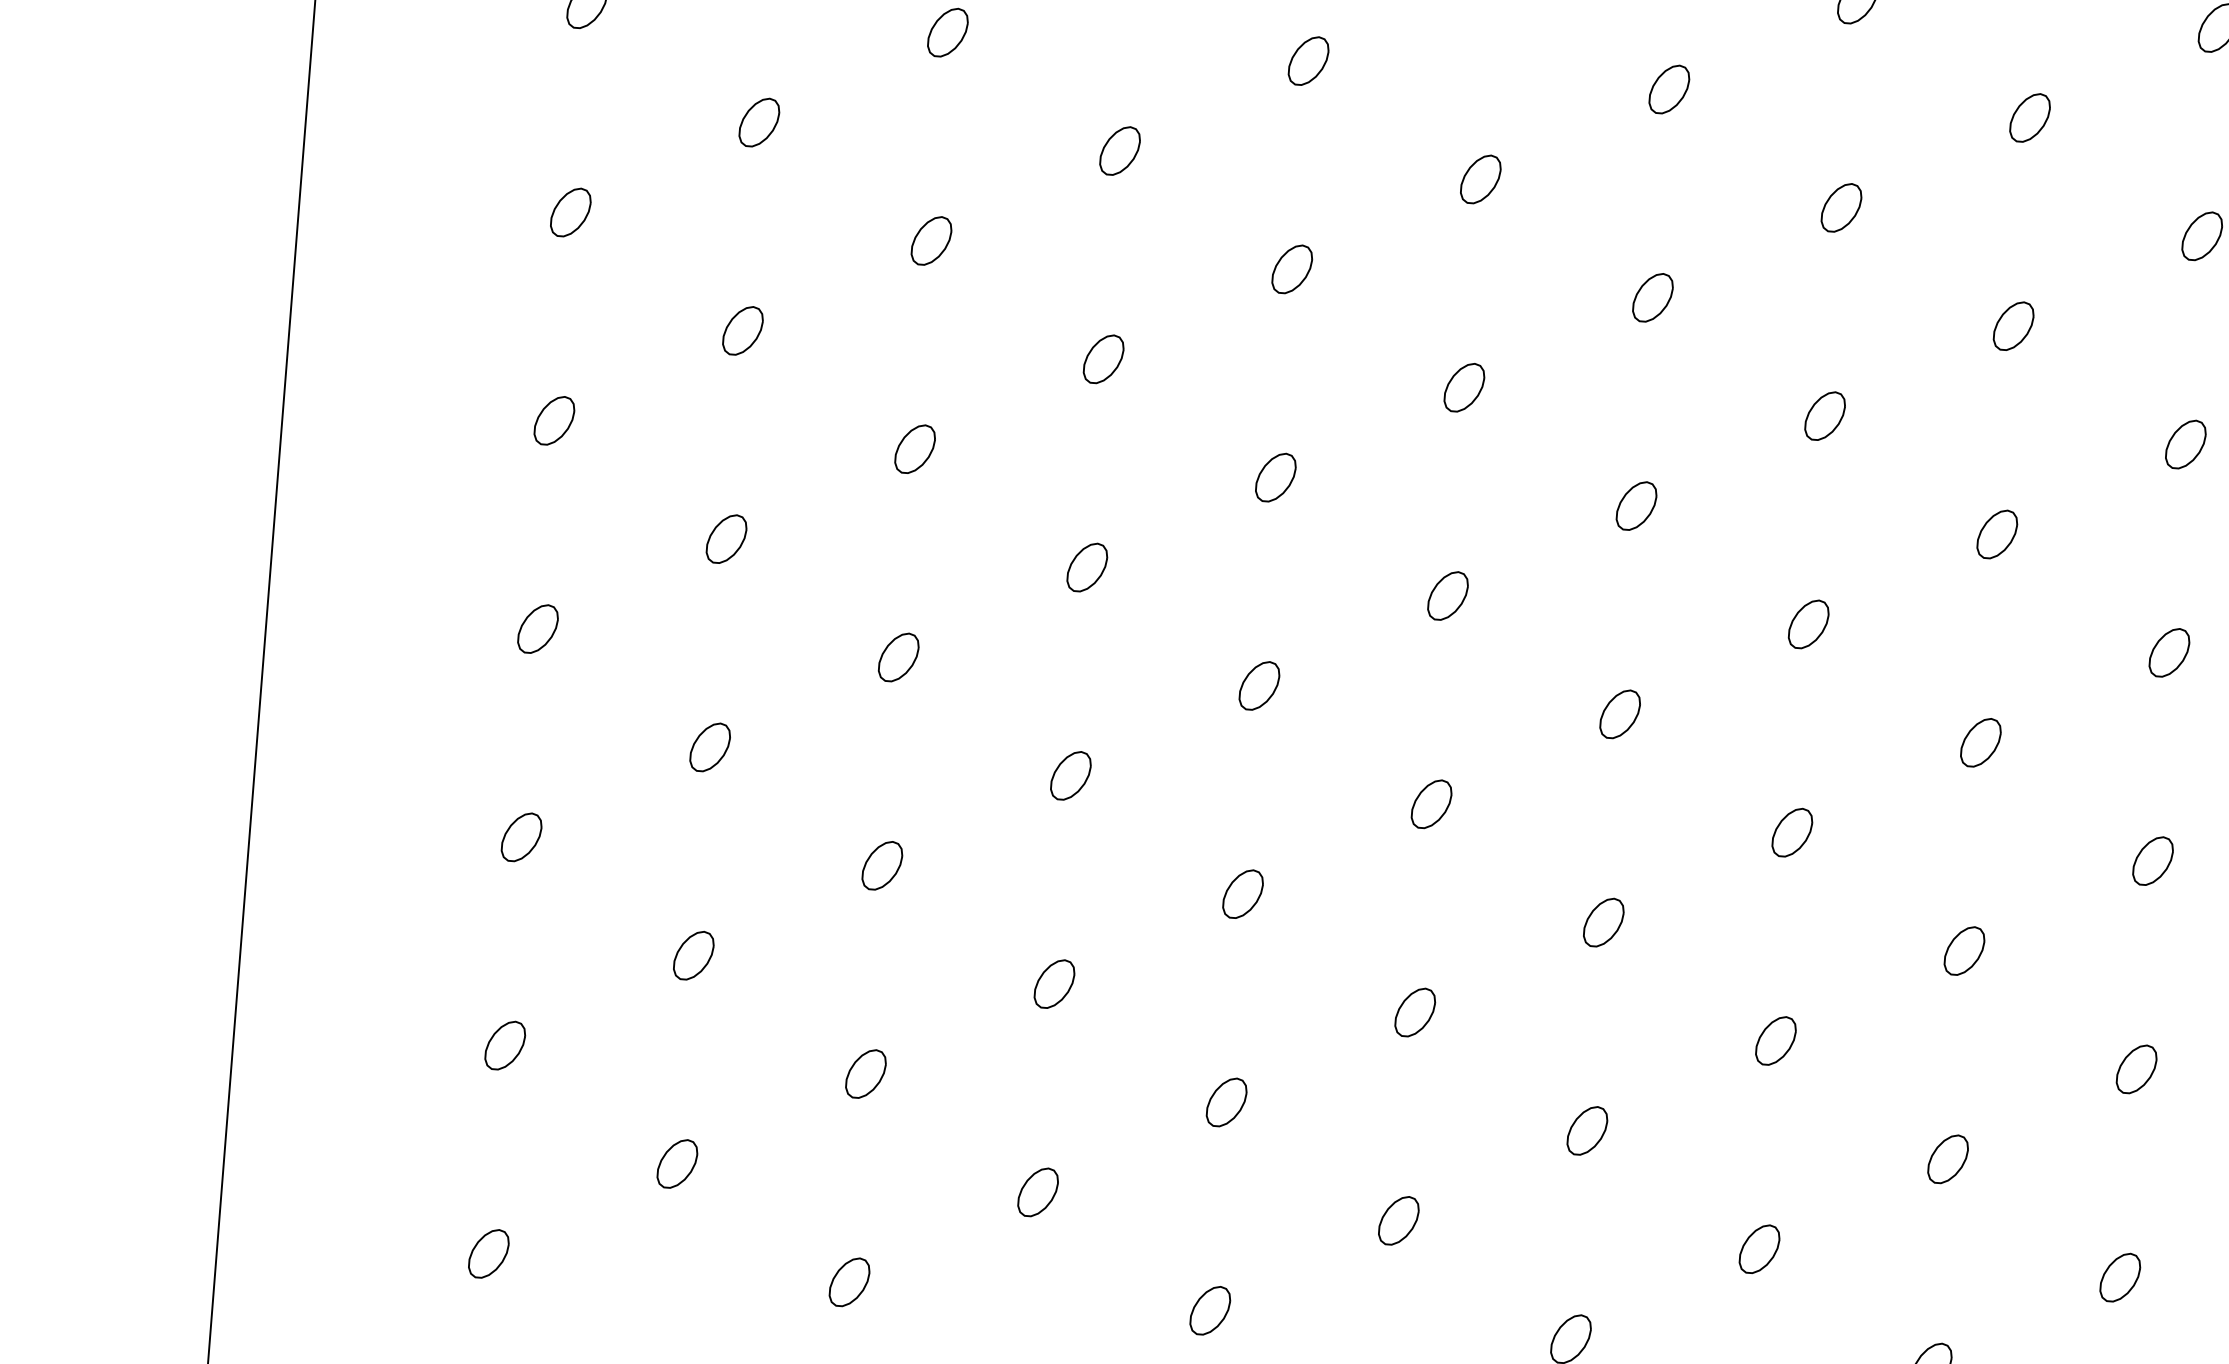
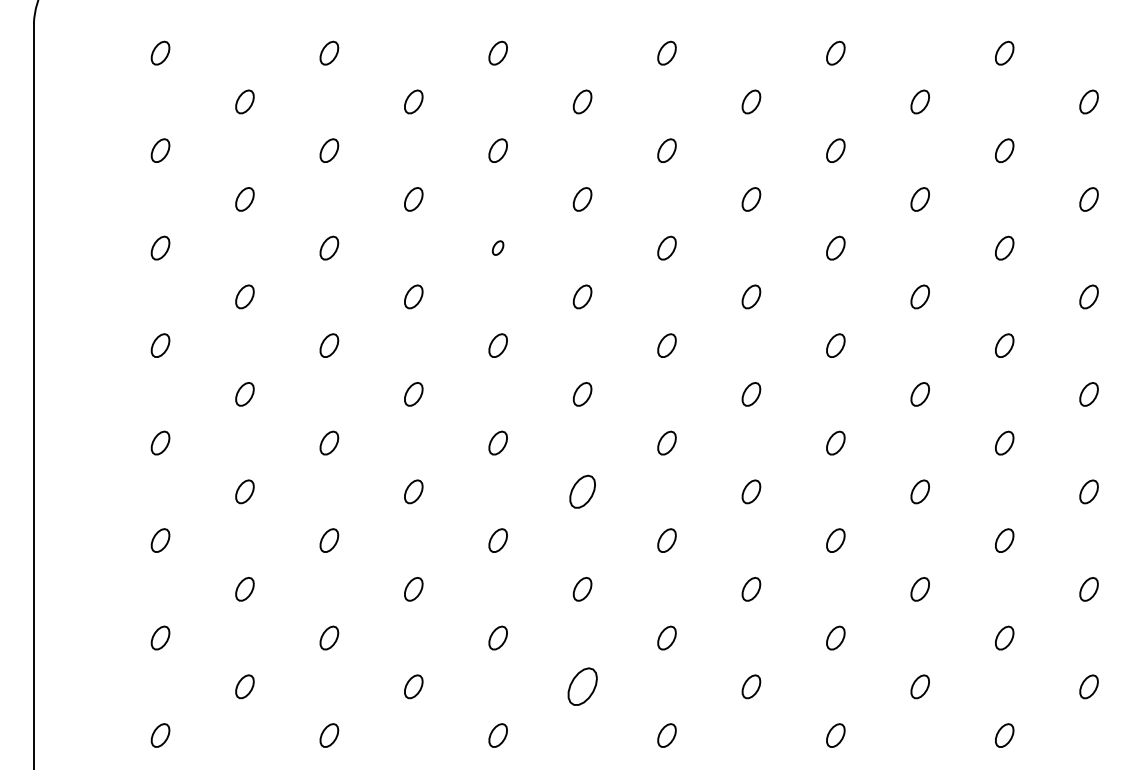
part: (1290, 267) -> (497, 247), size x0.6
part: (1431, 803) -> (582, 491), size x1.4
part: (1398, 1220) -> (582, 686), size x1.6

